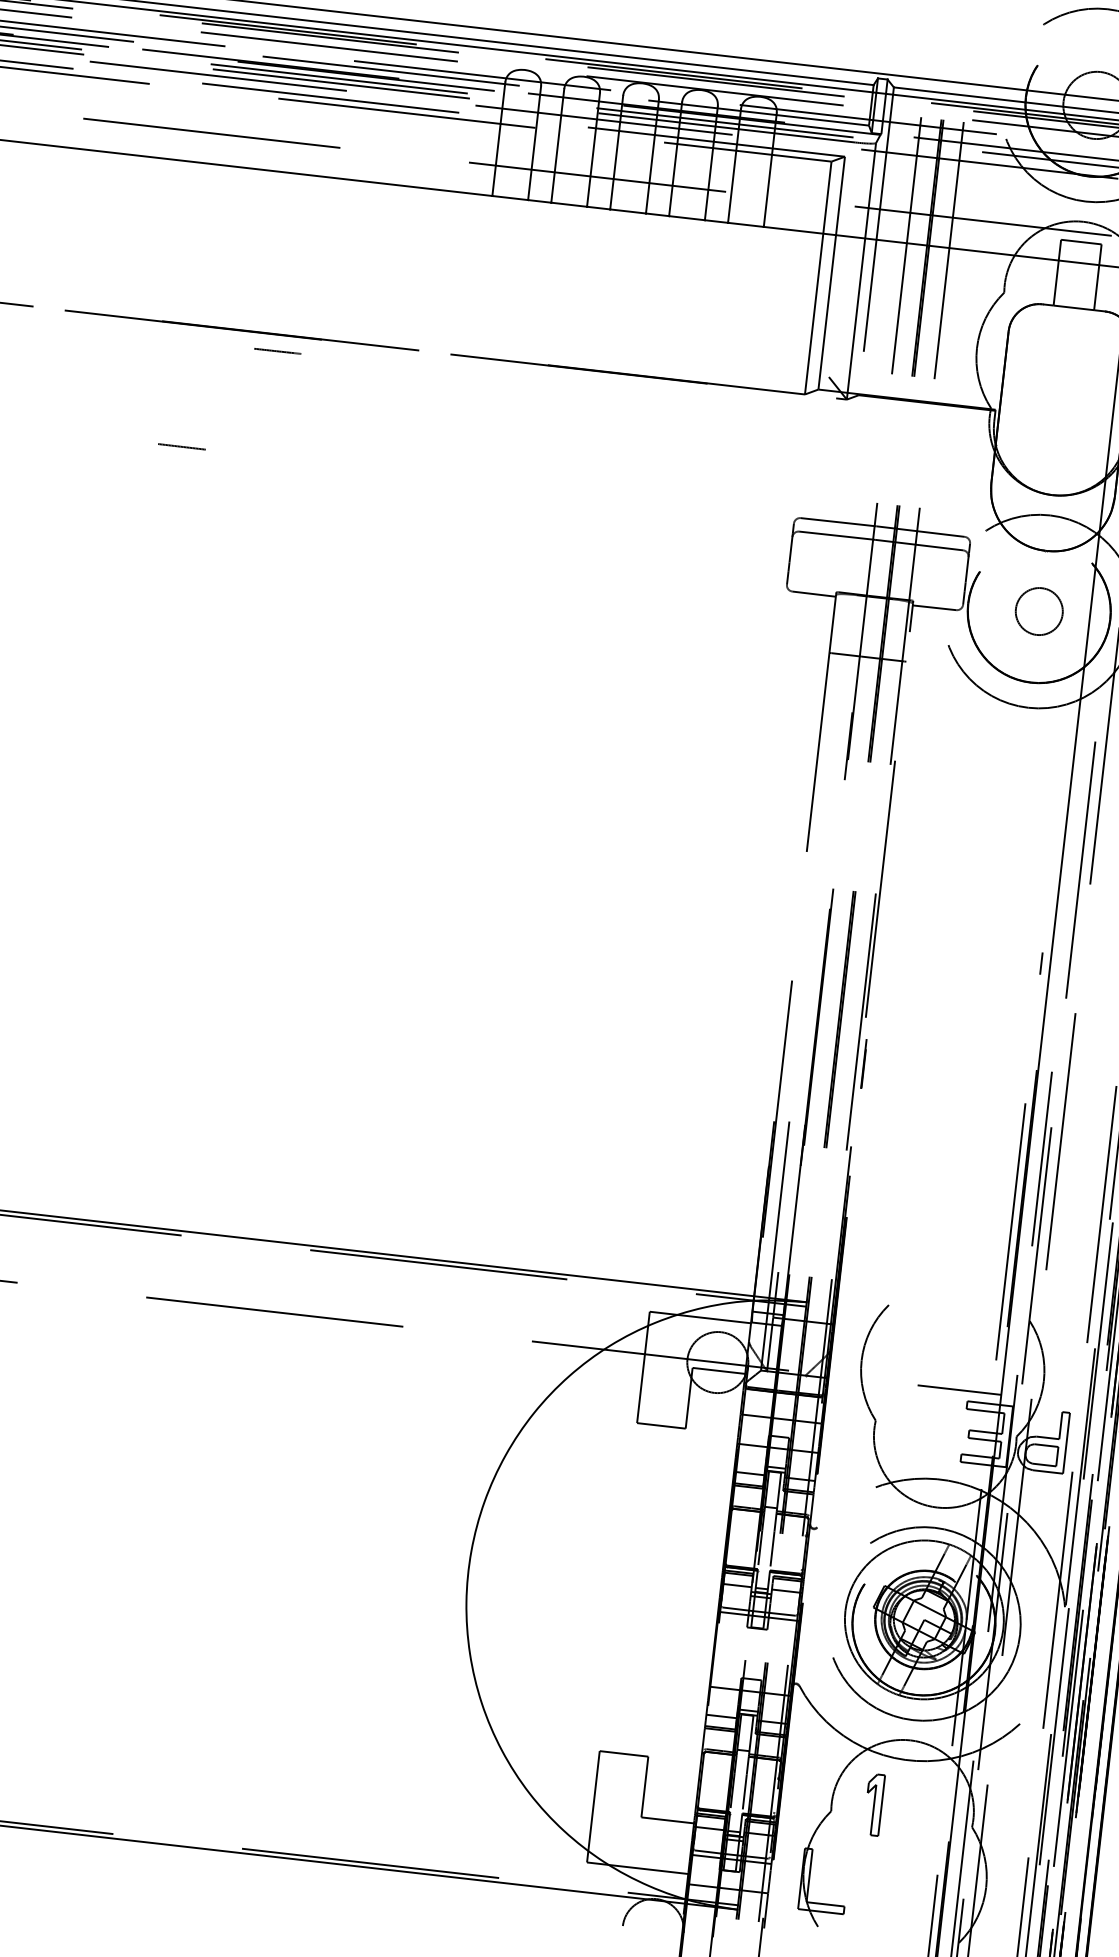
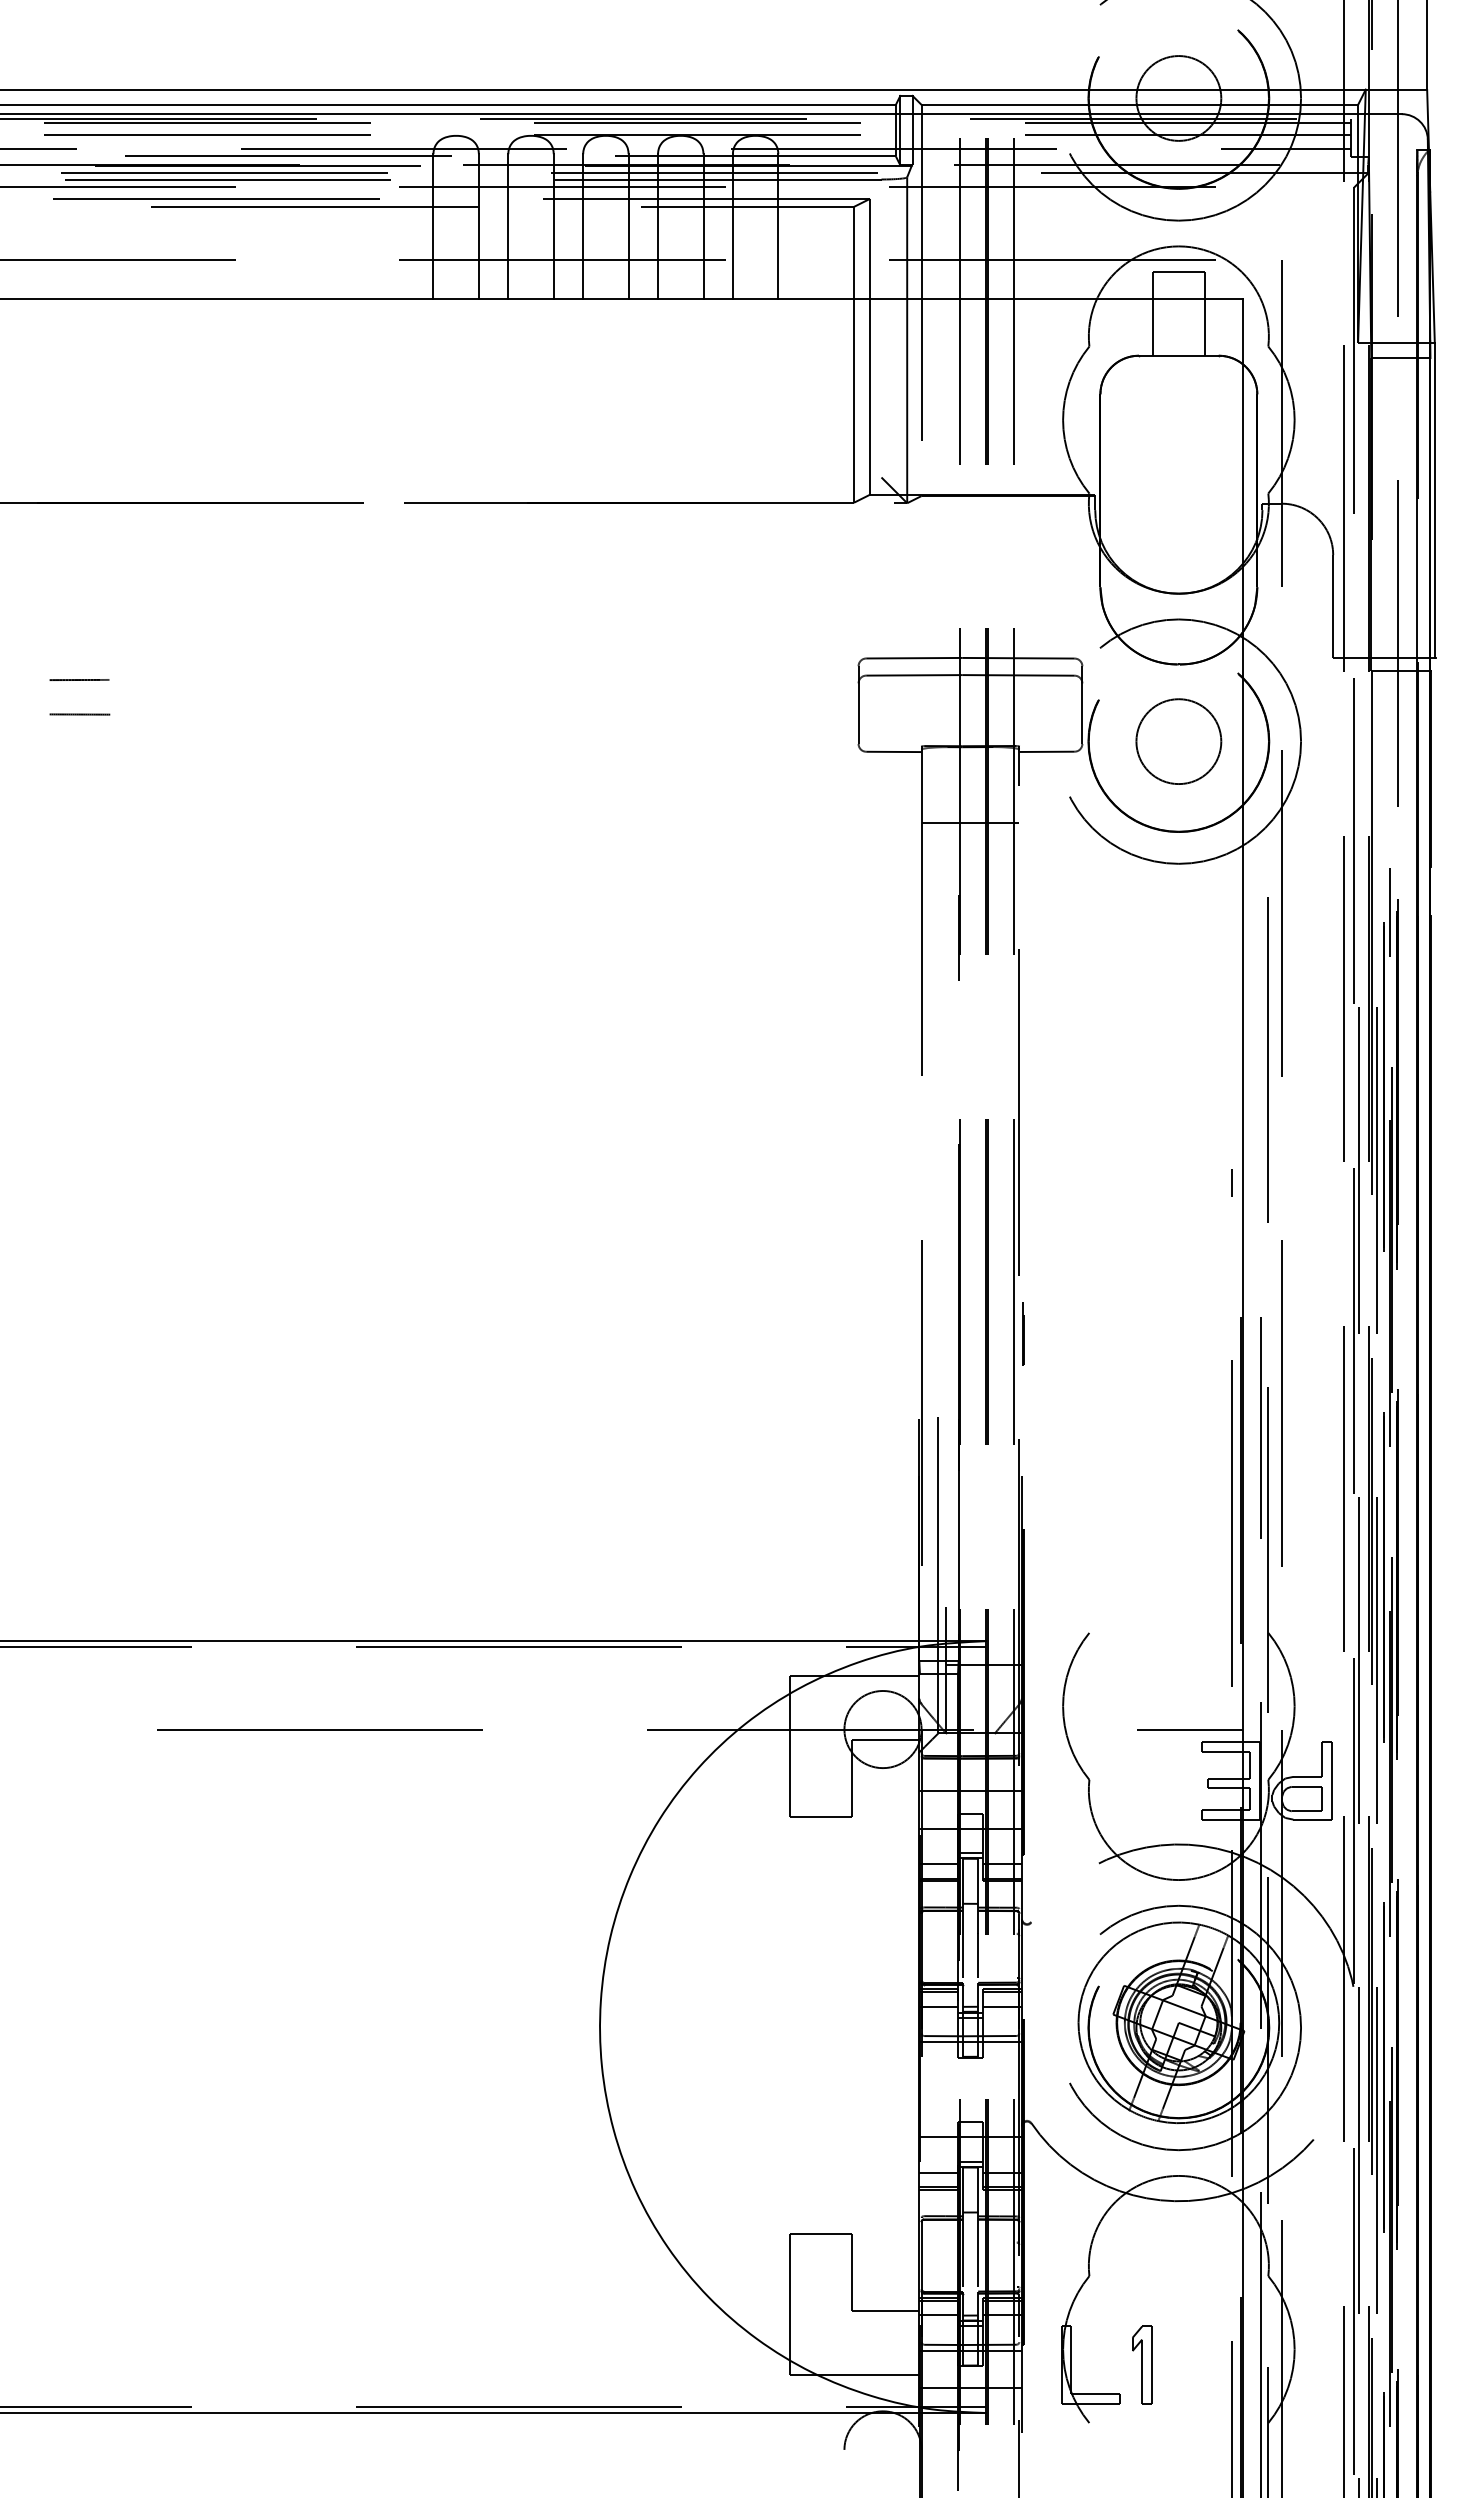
line: (277, 350) -> (79, 679), moved
line: (181, 446) -> (79, 714), moved
circle: (1038, 611) -> (1178, 741), size x1.43
part: (874, 1804) -> (1142, 2364), moved

